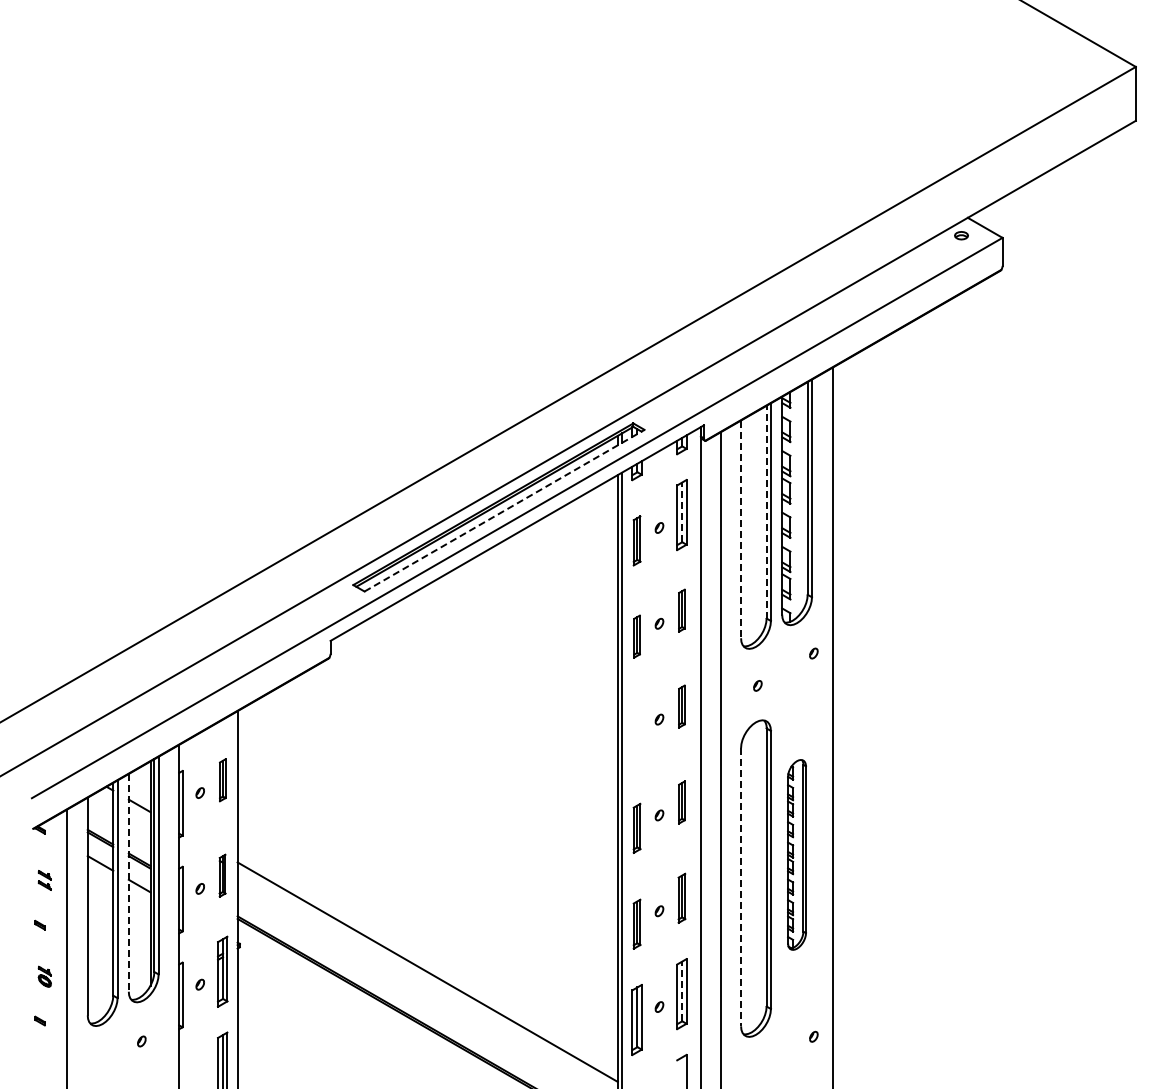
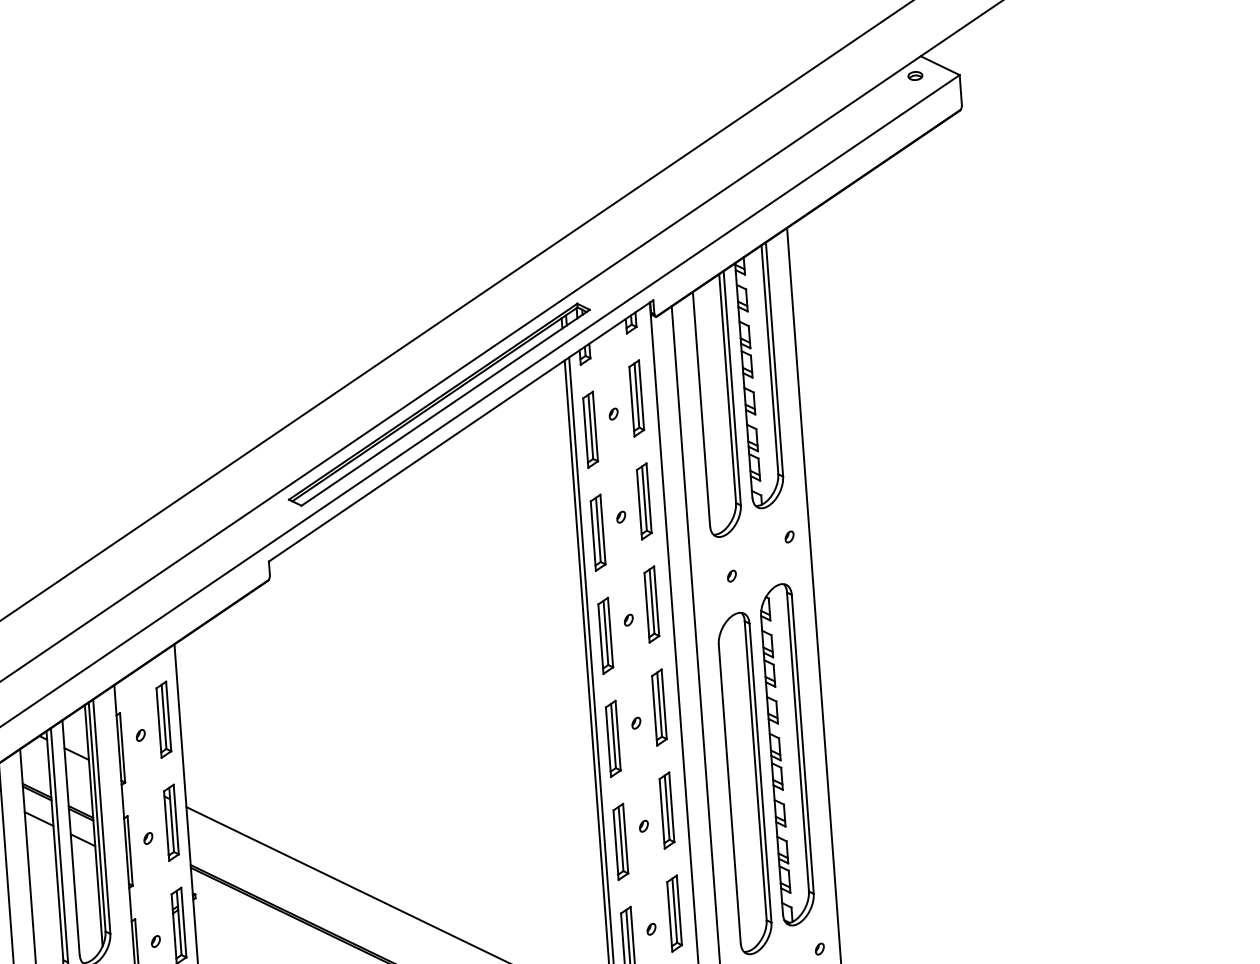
line: (504, 510) -> (445, 407), dashed -> solid
line: (766, 511) -> (727, 387), dashed -> solid
line: (682, 512) -> (637, 395), dashed -> solid
line: (741, 529) -> (701, 409), dashed -> solid
part: (636, 540) -> (589, 429), size x1.43
part: (681, 610) -> (643, 501), size x1.67
part: (636, 636) -> (597, 532), size x1.67
part: (681, 706) -> (651, 604), size x1.67
part: (636, 732) -> (605, 635), added
part: (222, 780) -> (163, 720), size x1.67
part: (681, 802) -> (659, 707), size x1.67
part: (636, 828) -> (612, 739), size x1.43
part: (796, 854) -> (786, 754), size x1.67
part: (222, 875) -> (171, 822), size x1.67
line: (128, 882) -> (70, 837), dashed -> solid
line: (741, 887) -> (730, 794), dashed -> solid
part: (681, 898) -> (666, 810), size x1.43
part: (636, 924) -> (620, 842), size x1.43
line: (682, 991) -> (675, 910), dashed -> solid

